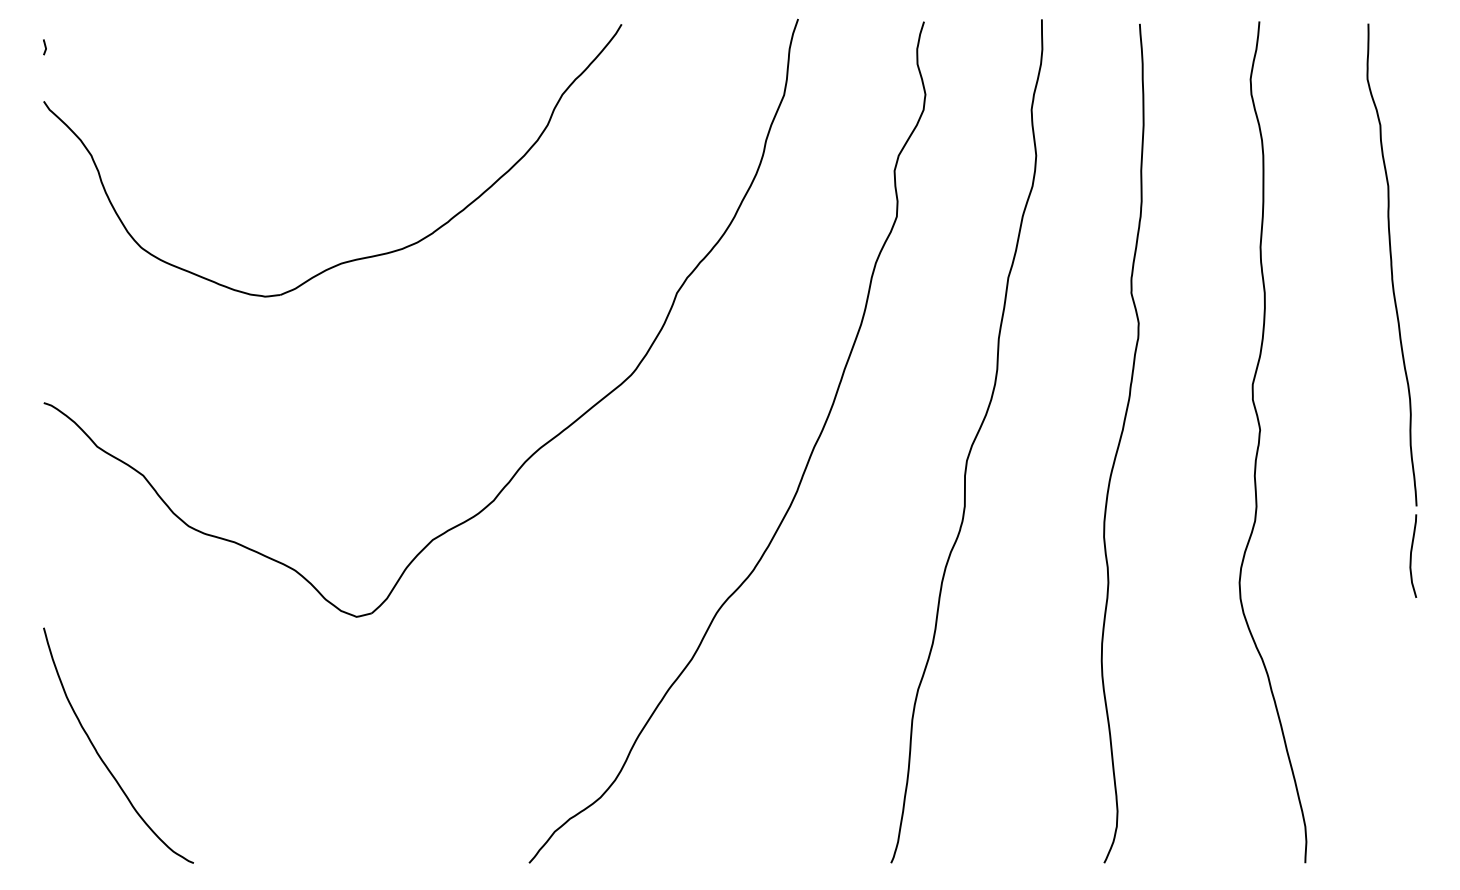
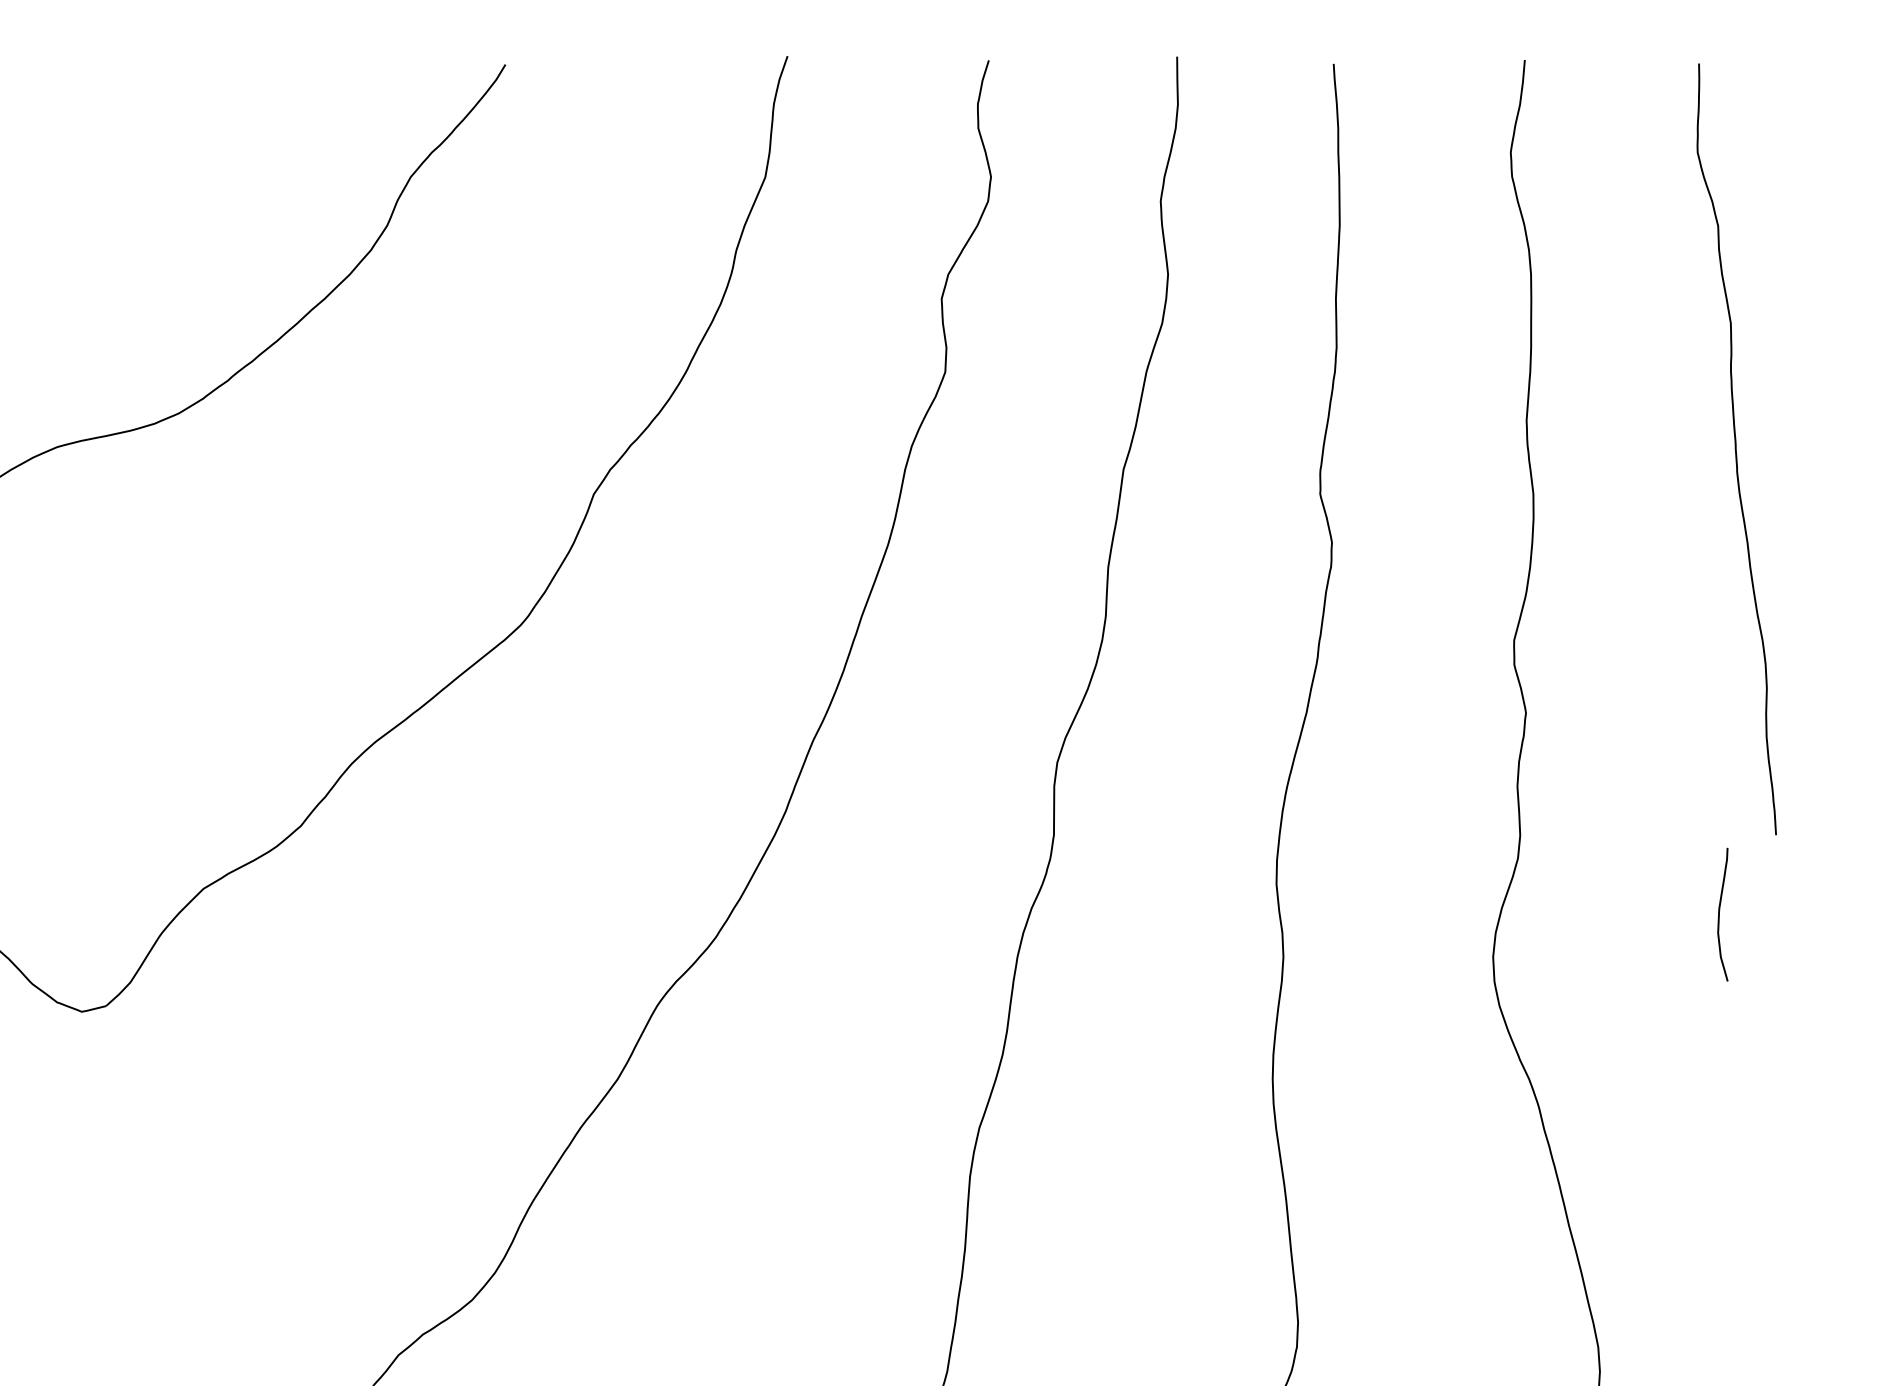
curve: (1411, 555) -> (1719, 913), moved

